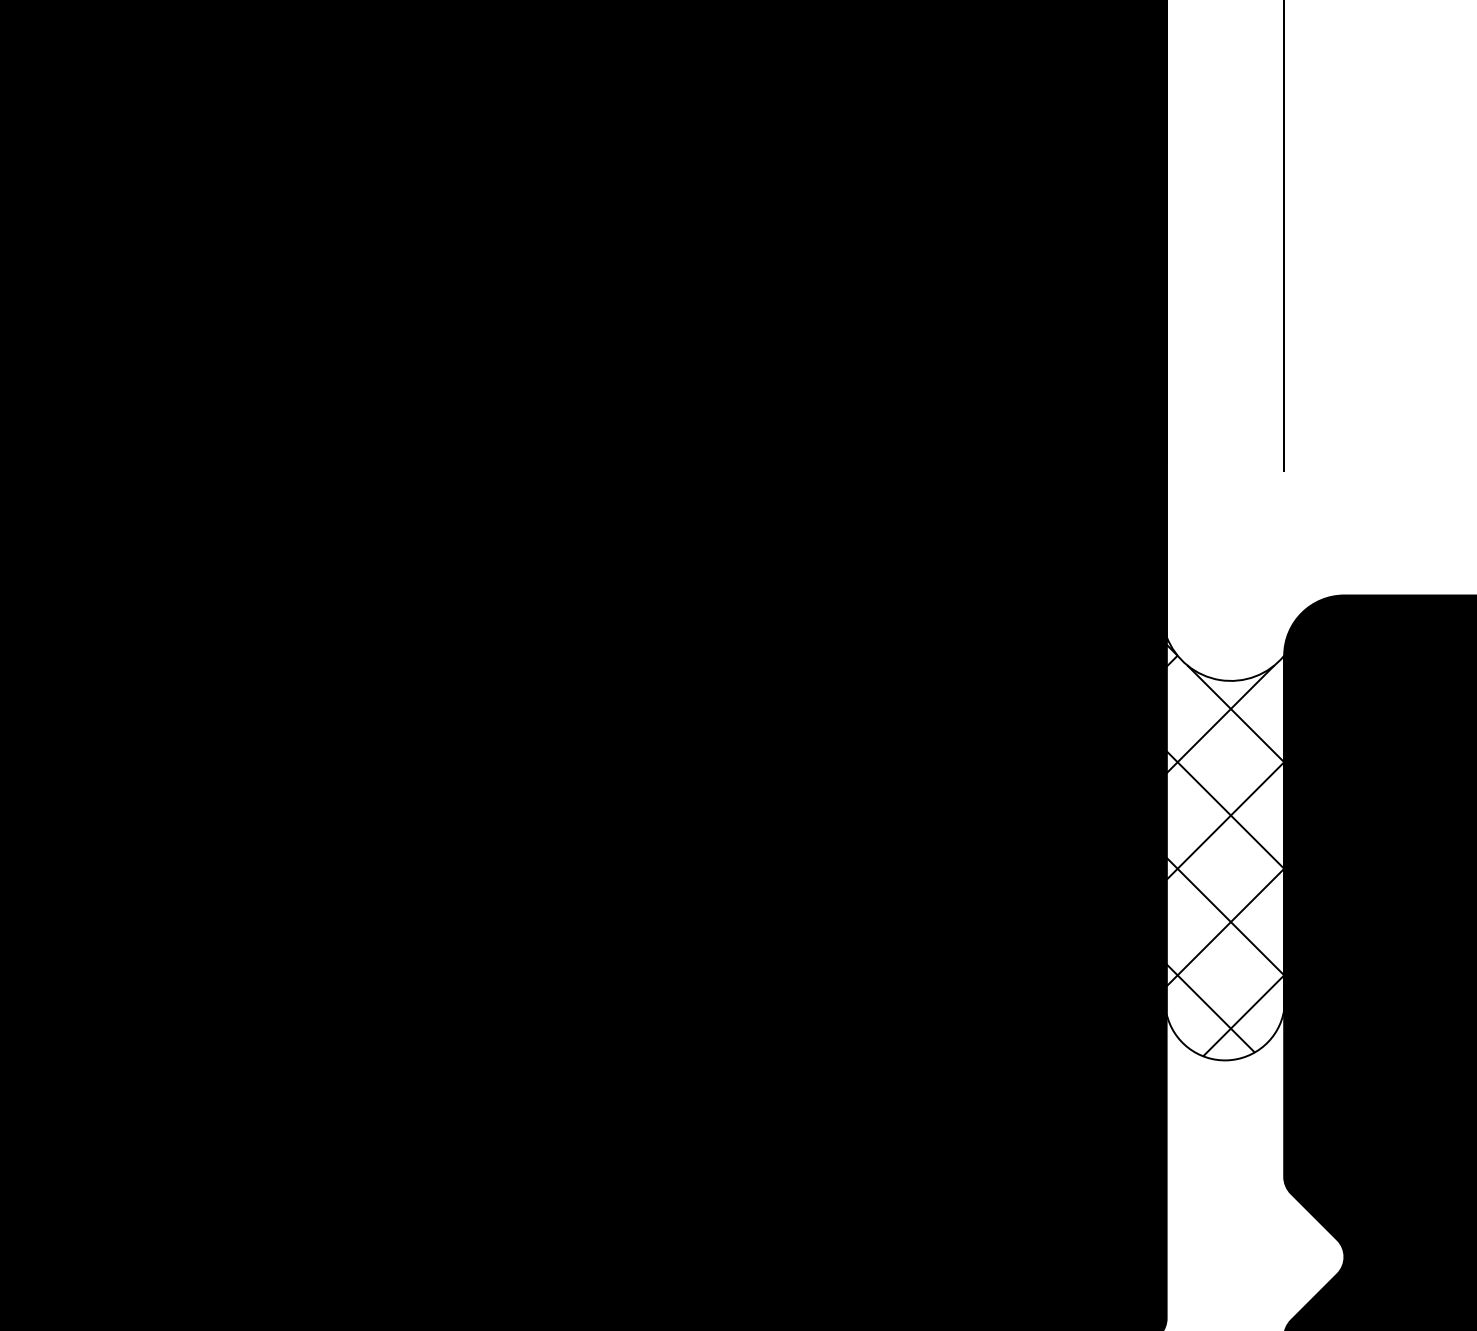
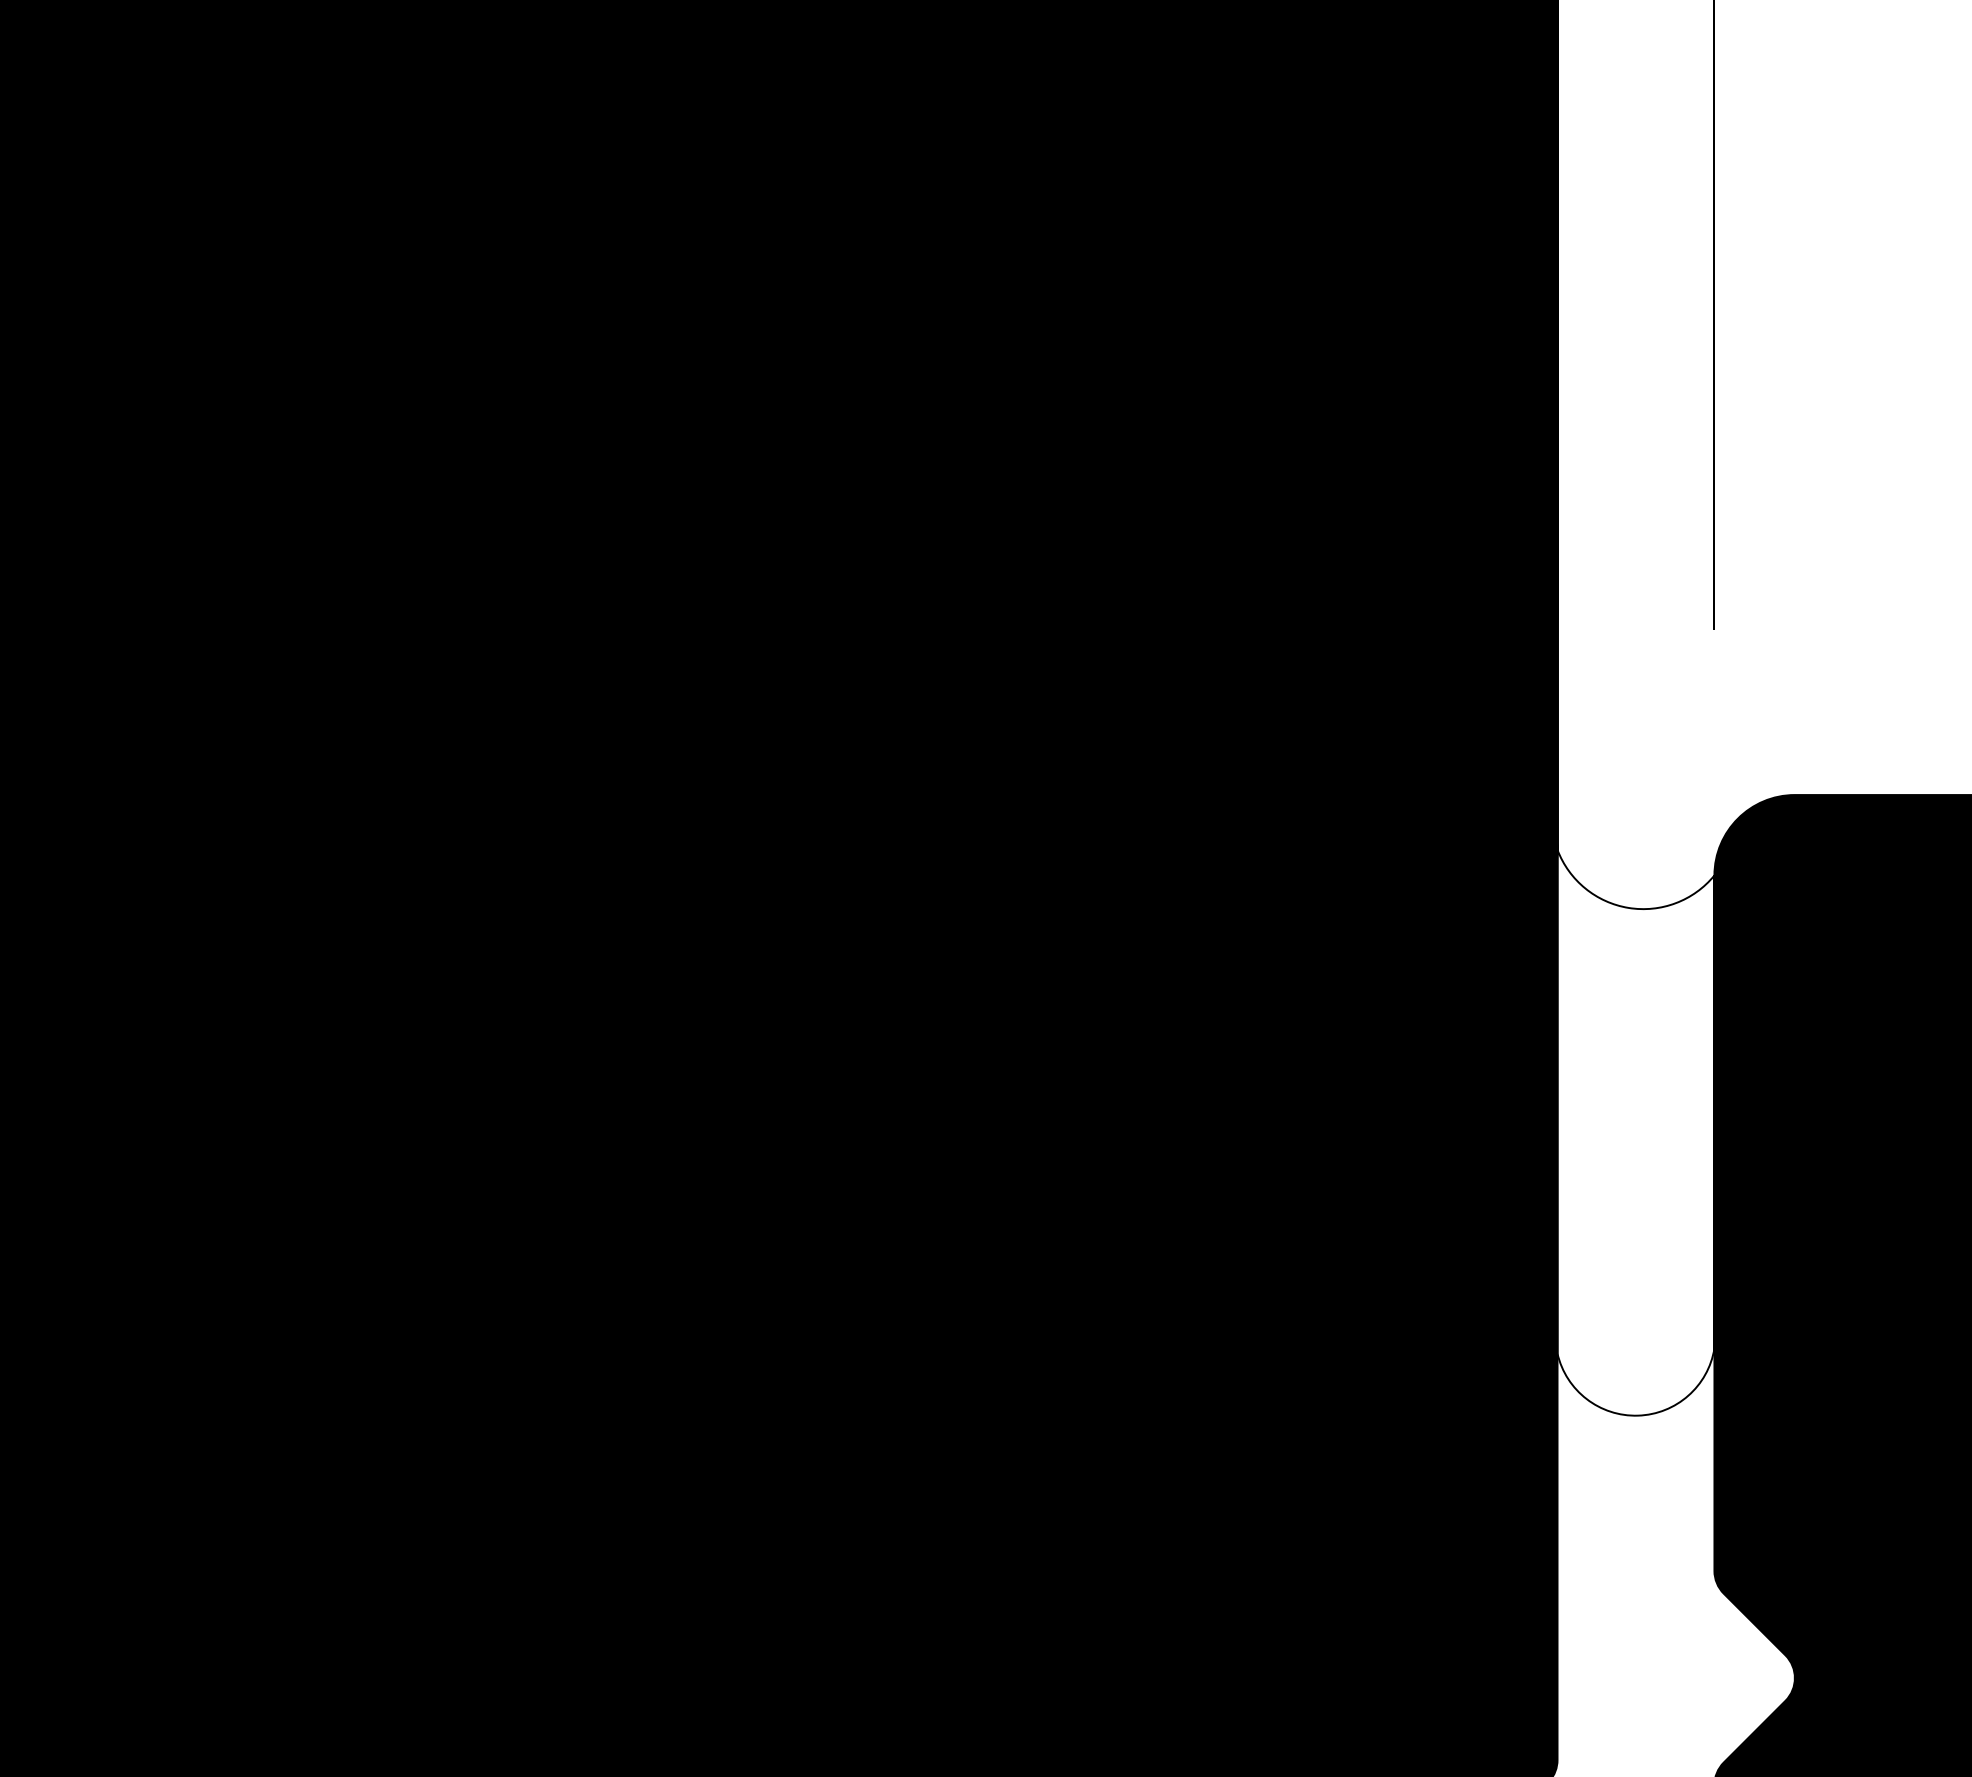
hatch: (1225, 850) -> (1635, 1135), removed

